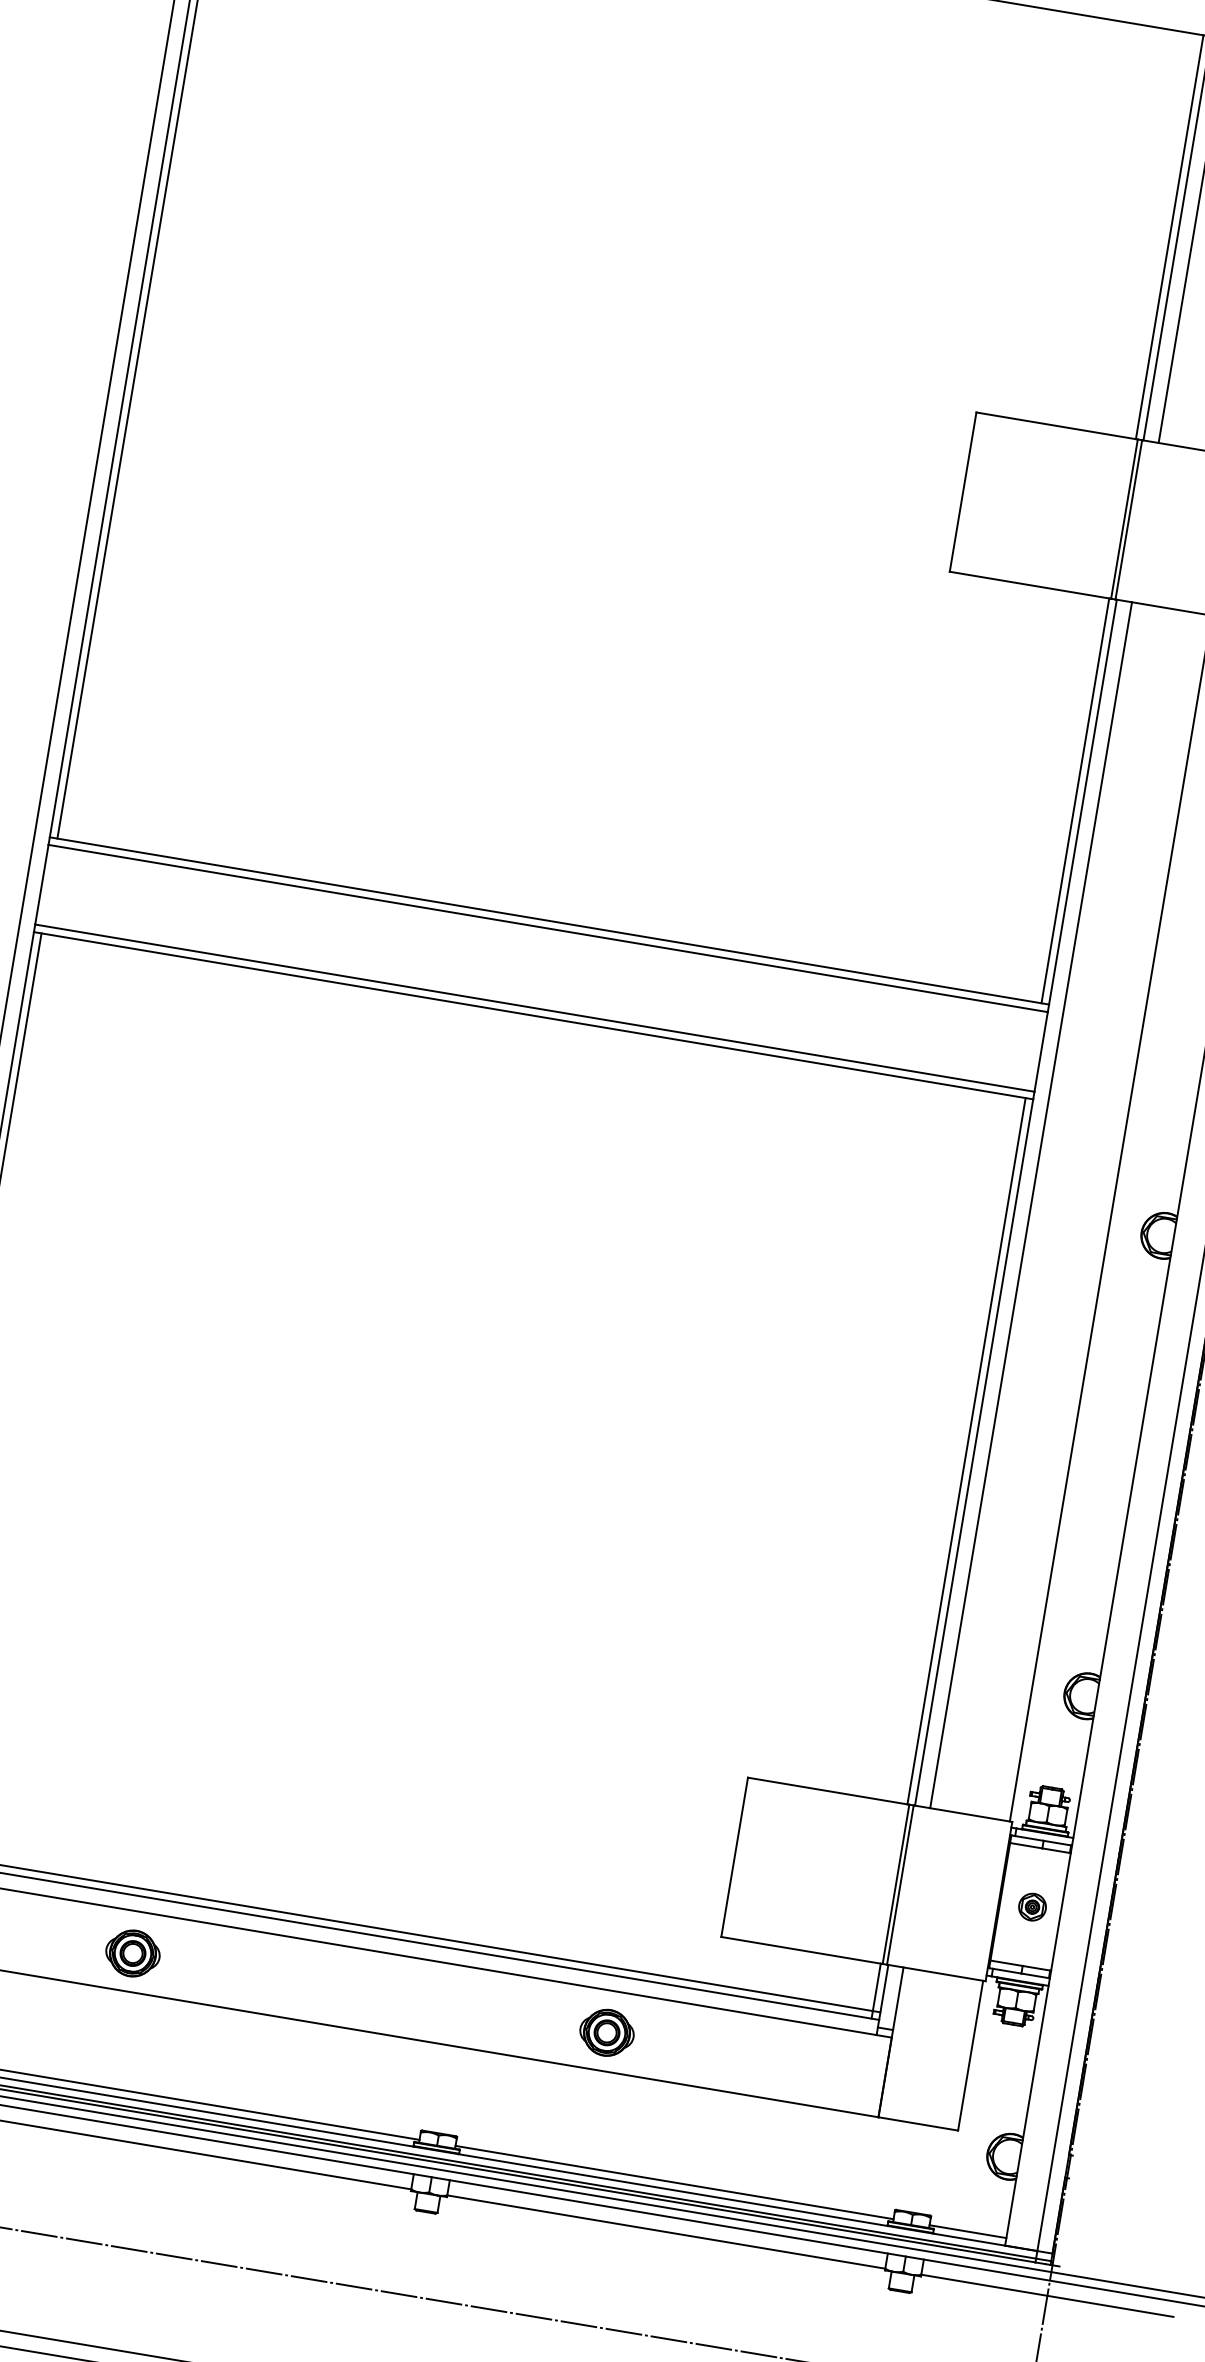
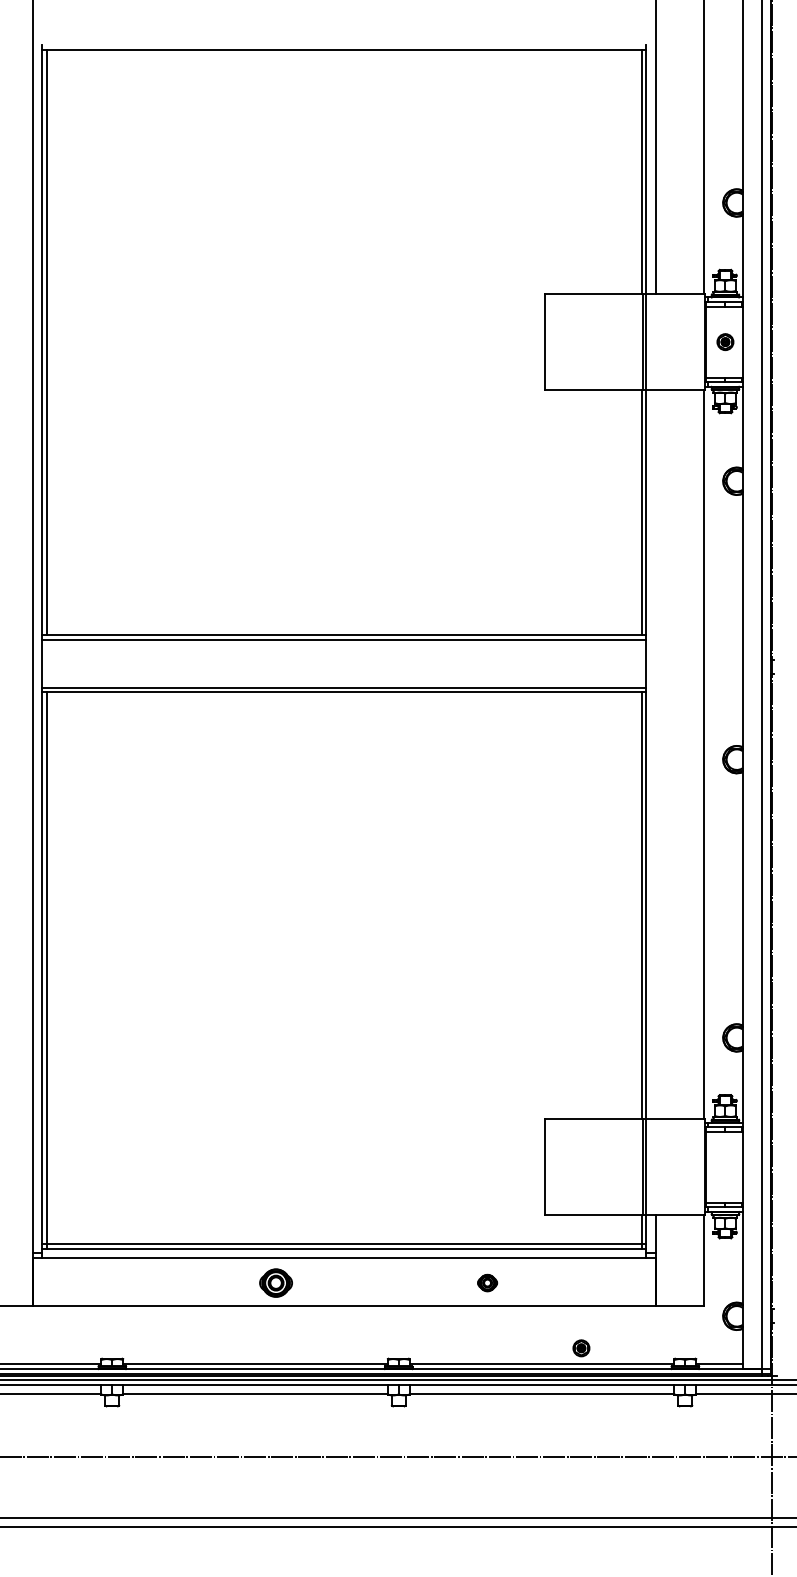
line: (1031, 1204) -> (655, 754), removed
part: (1032, 1907) -> (581, 1348), moved
part: (132, 1952) -> (275, 1282), moved
part: (606, 2031) -> (487, 1282), size x0.6

